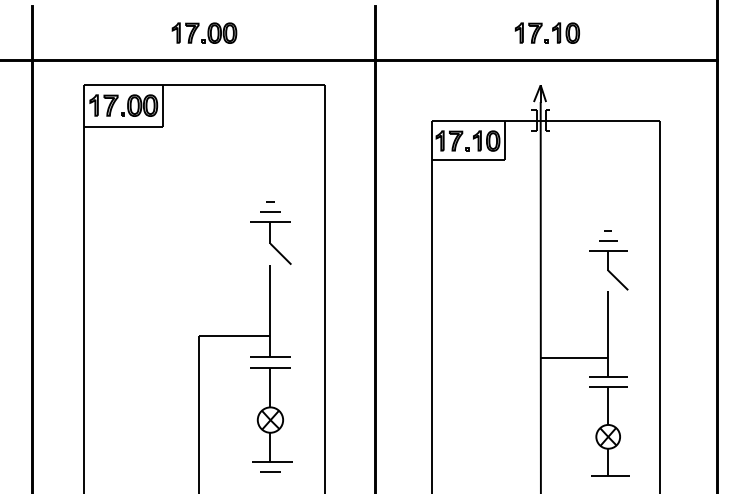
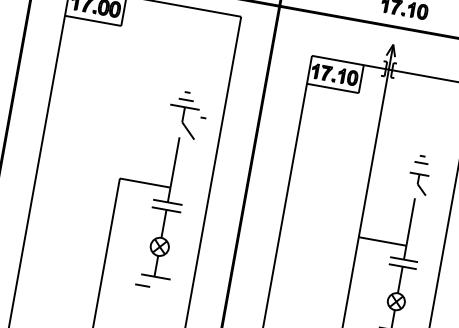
curve: (298, 232) -> (203, 117), added
part: (608, 270) -> (417, 184), size x0.7
line: (270, 471) -> (142, 284), moved

